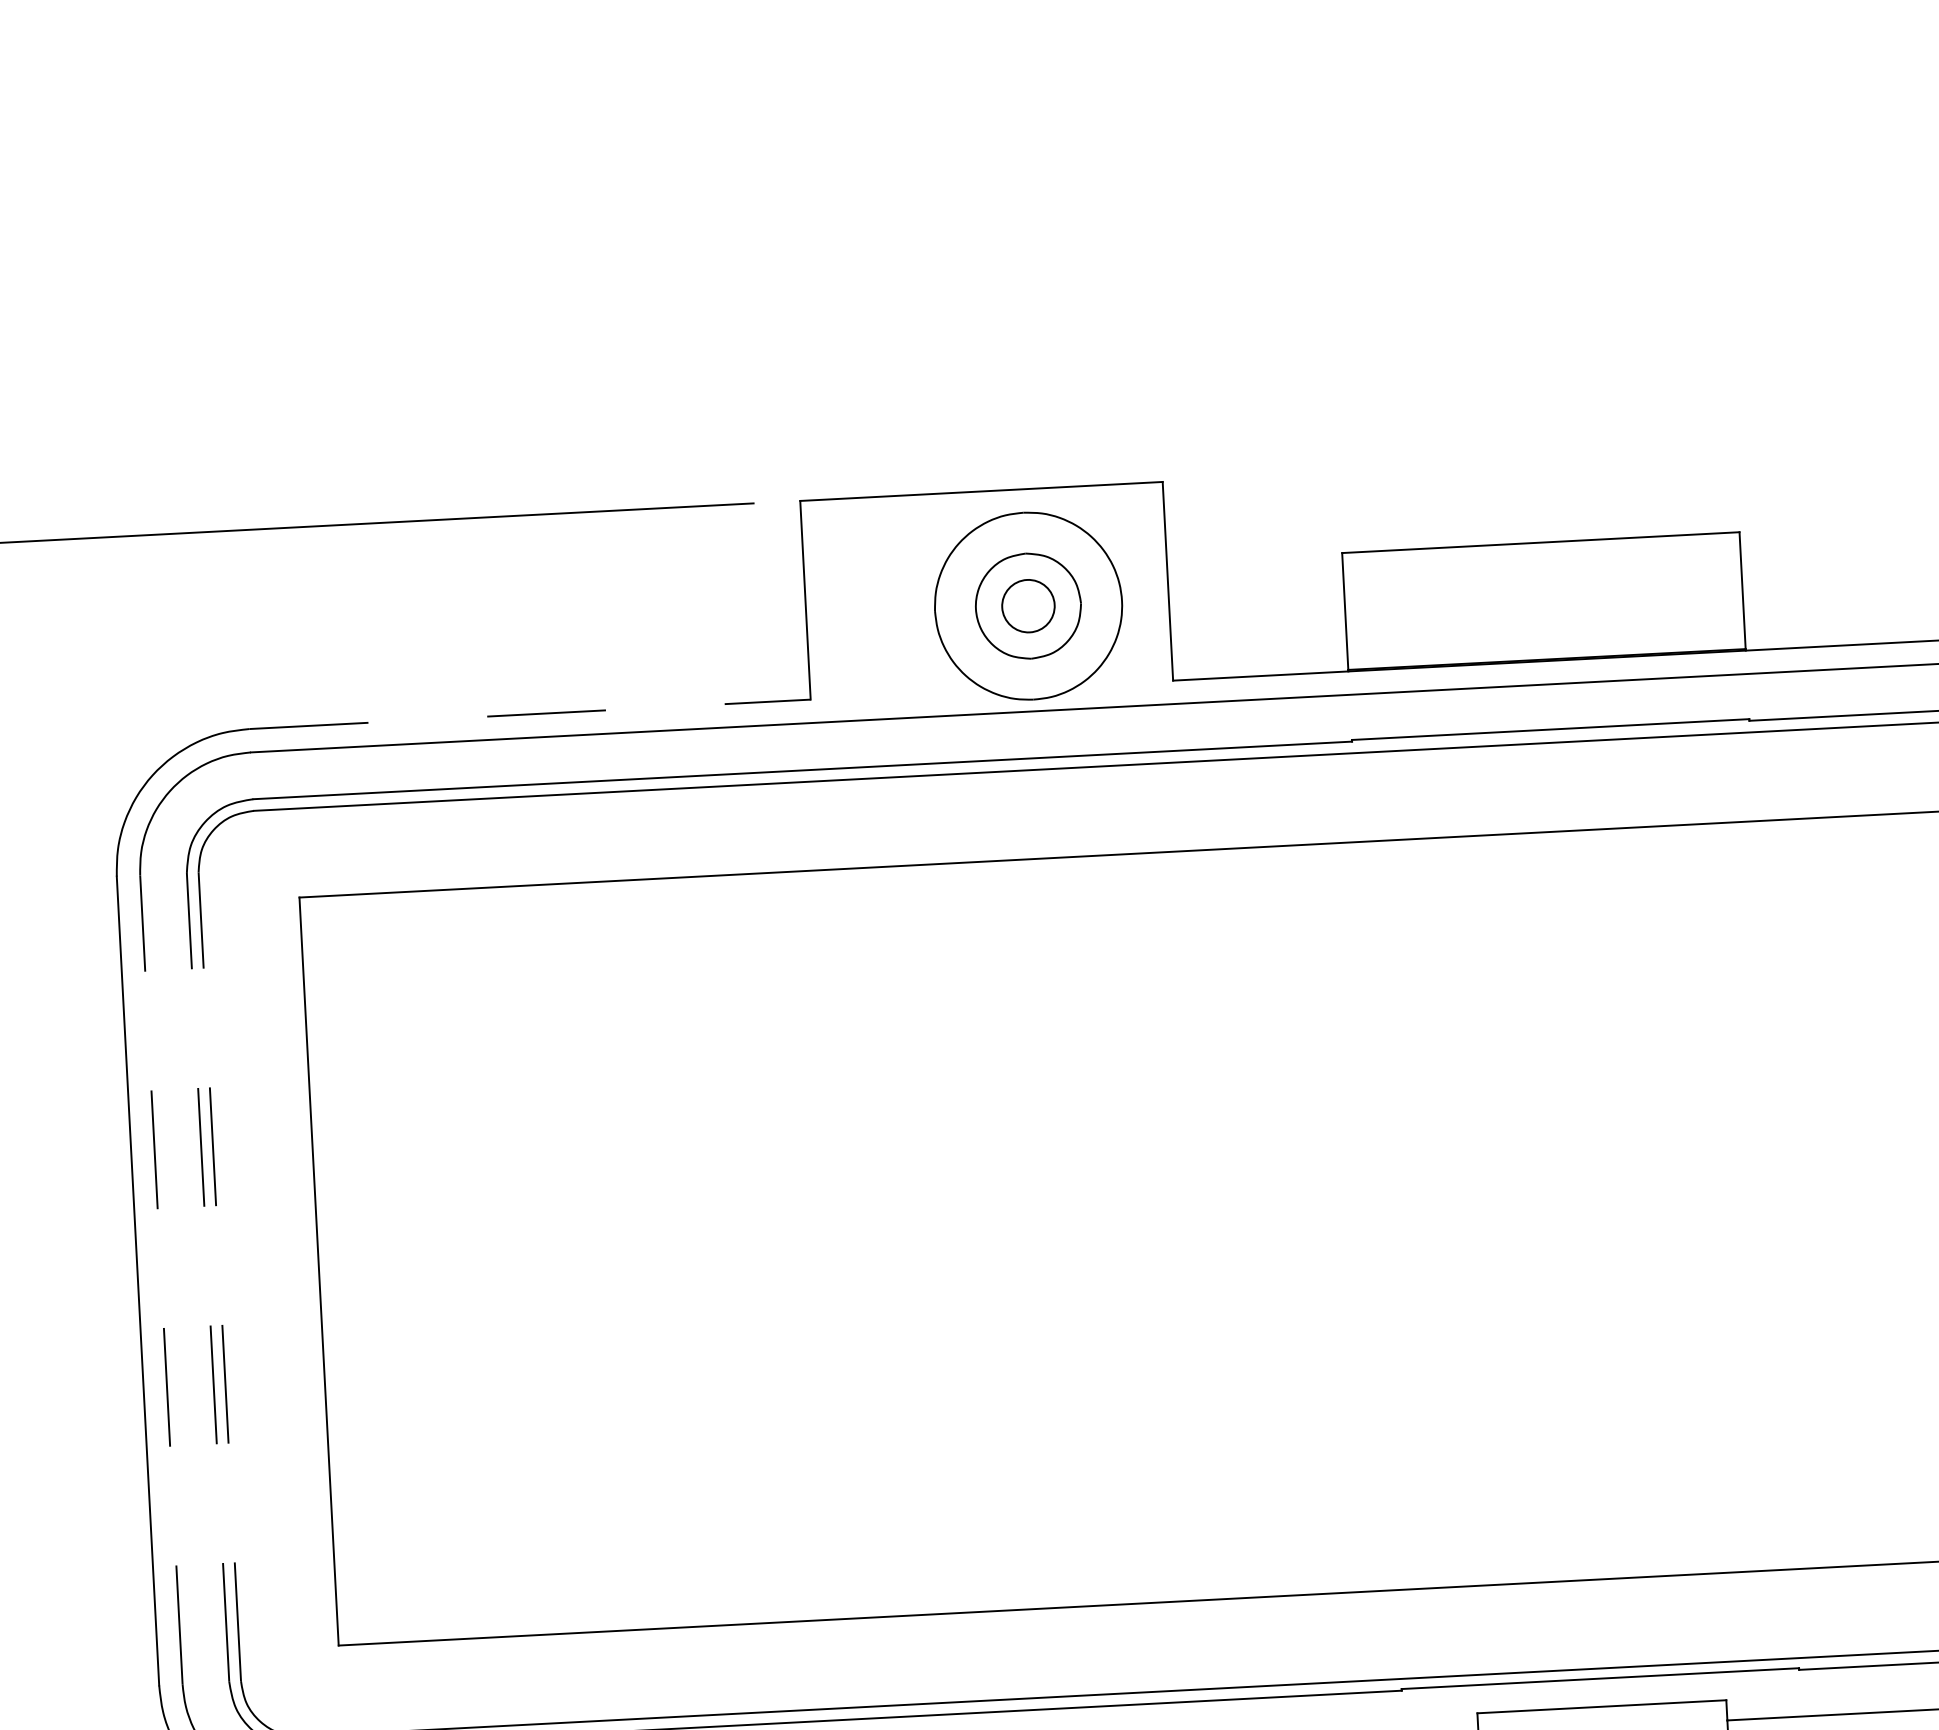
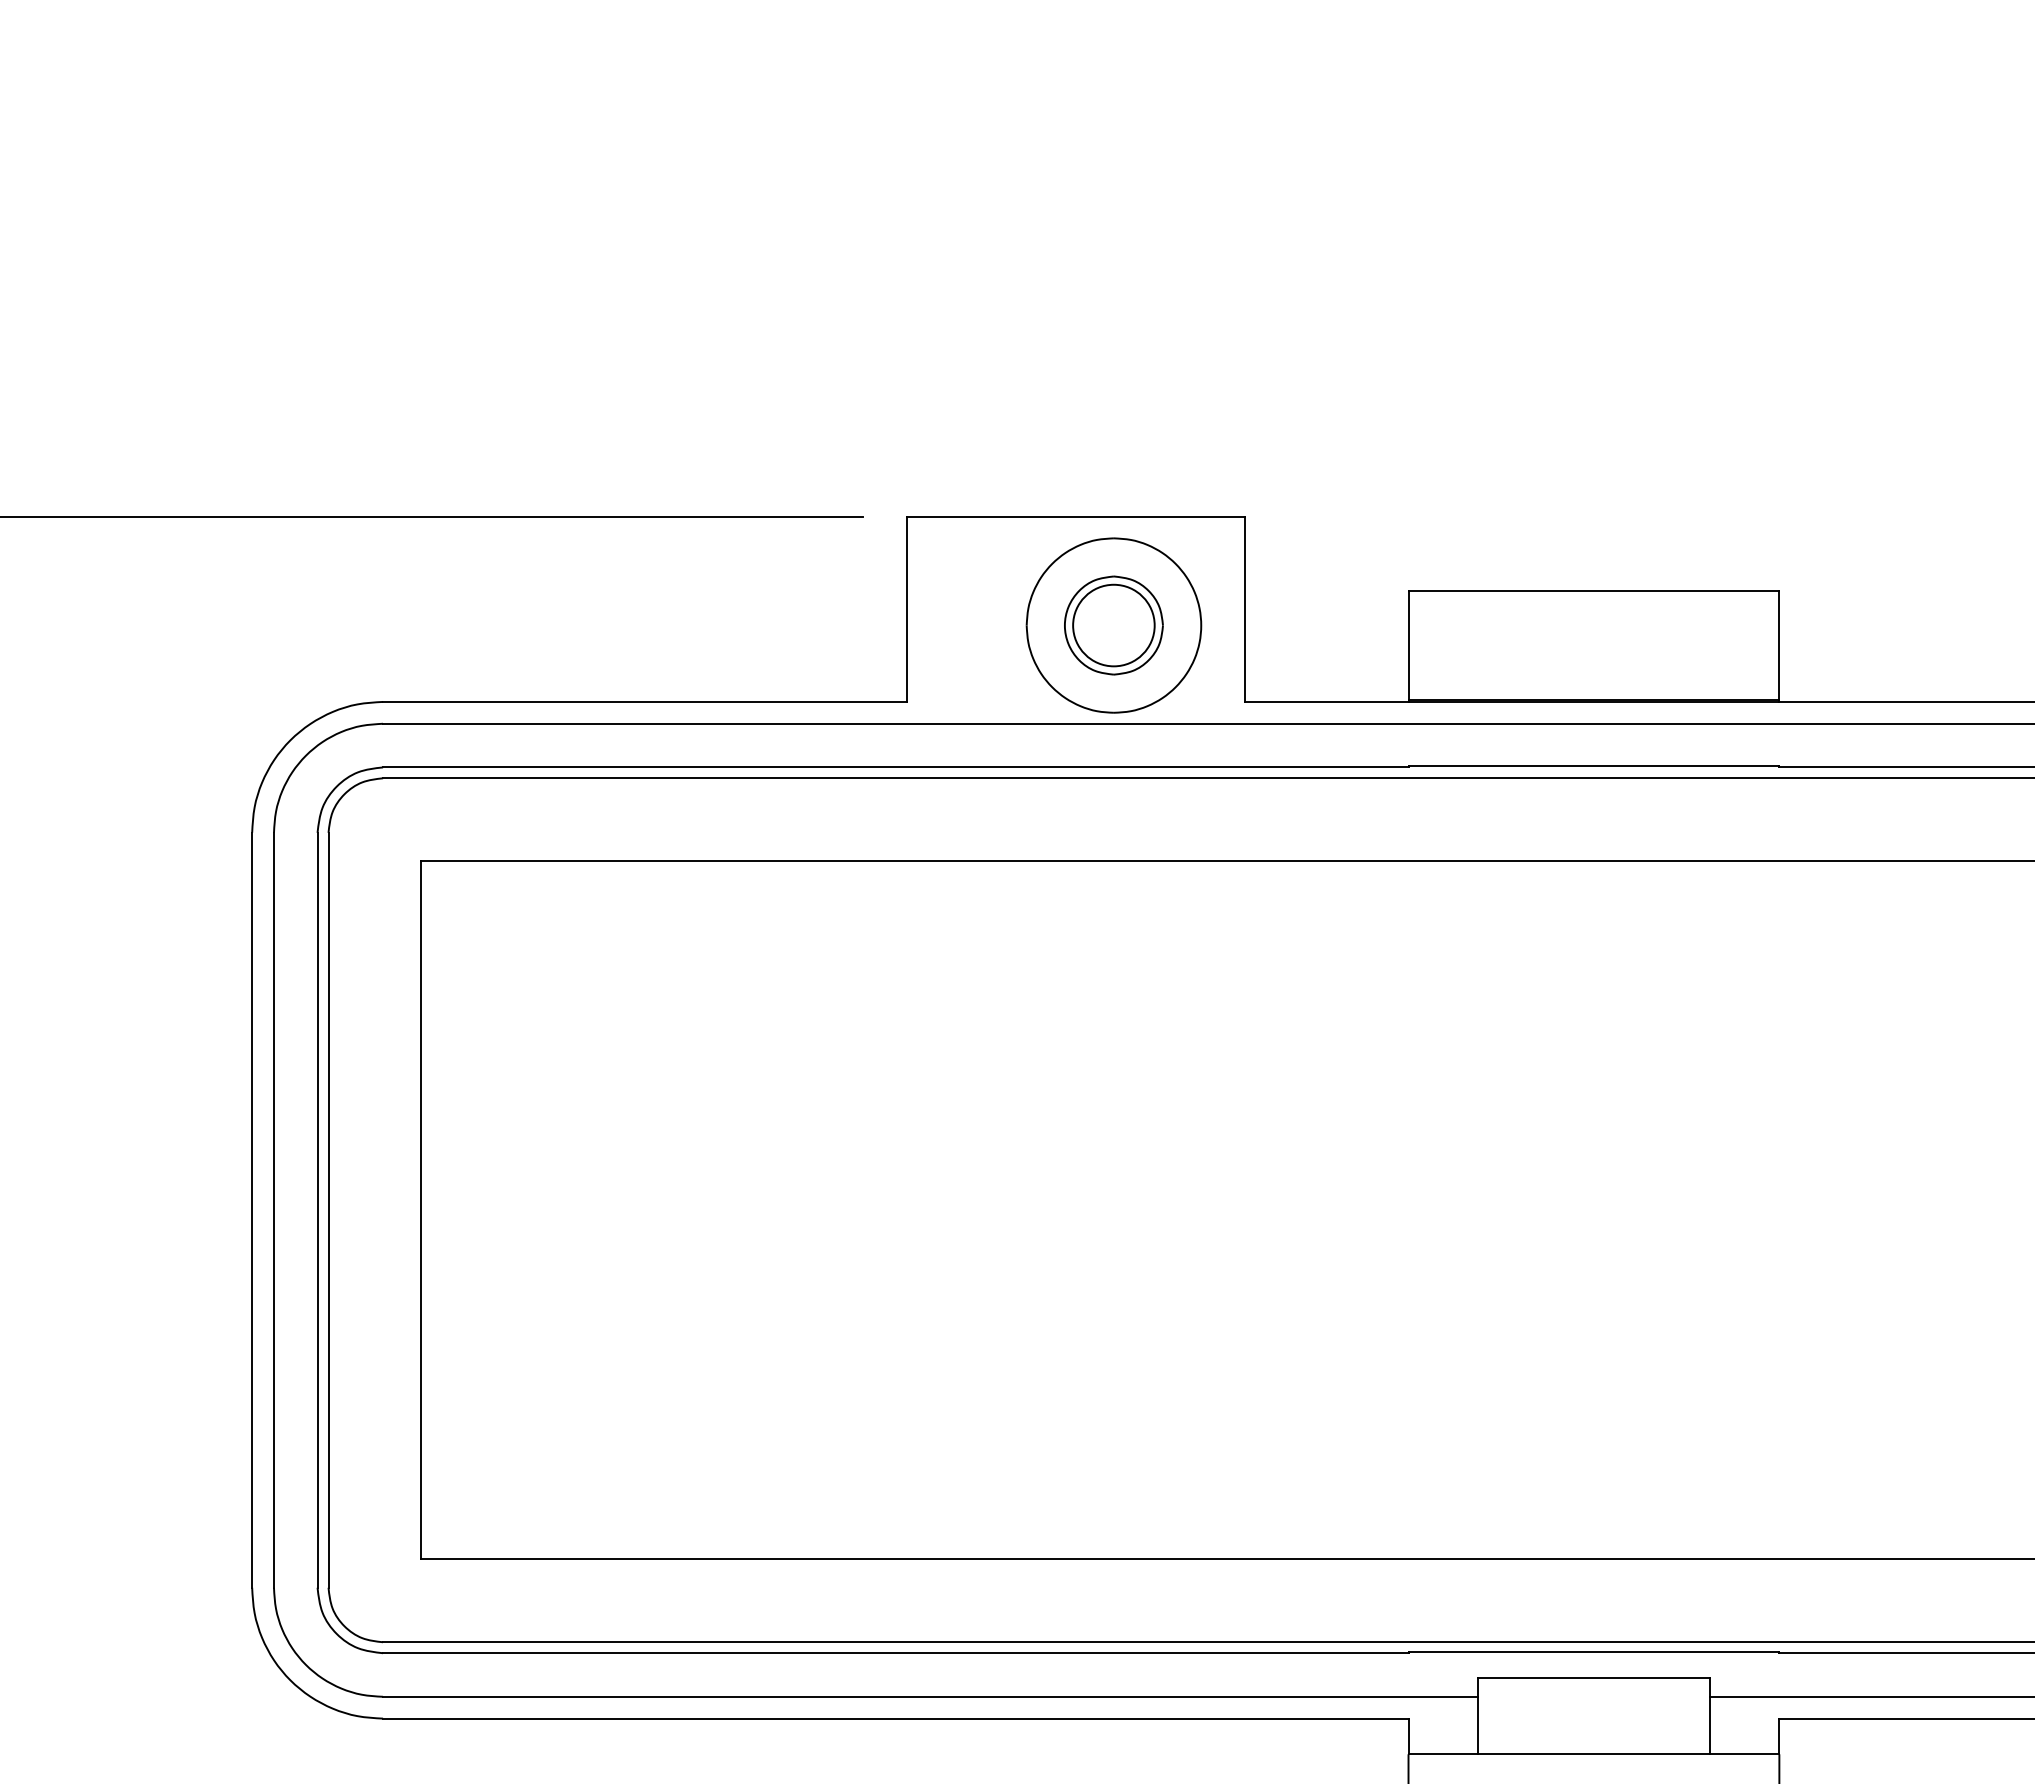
circle: (1028, 606) -> (1113, 625), size x1.67
line: (529, 713) -> (644, 701), dashed -> solid
line: (219, 1275) -> (328, 1209), dashed -> solid
line: (207, 1276) -> (317, 1209), dashed -> solid
line: (161, 1278) -> (274, 1209), dashed -> solid

